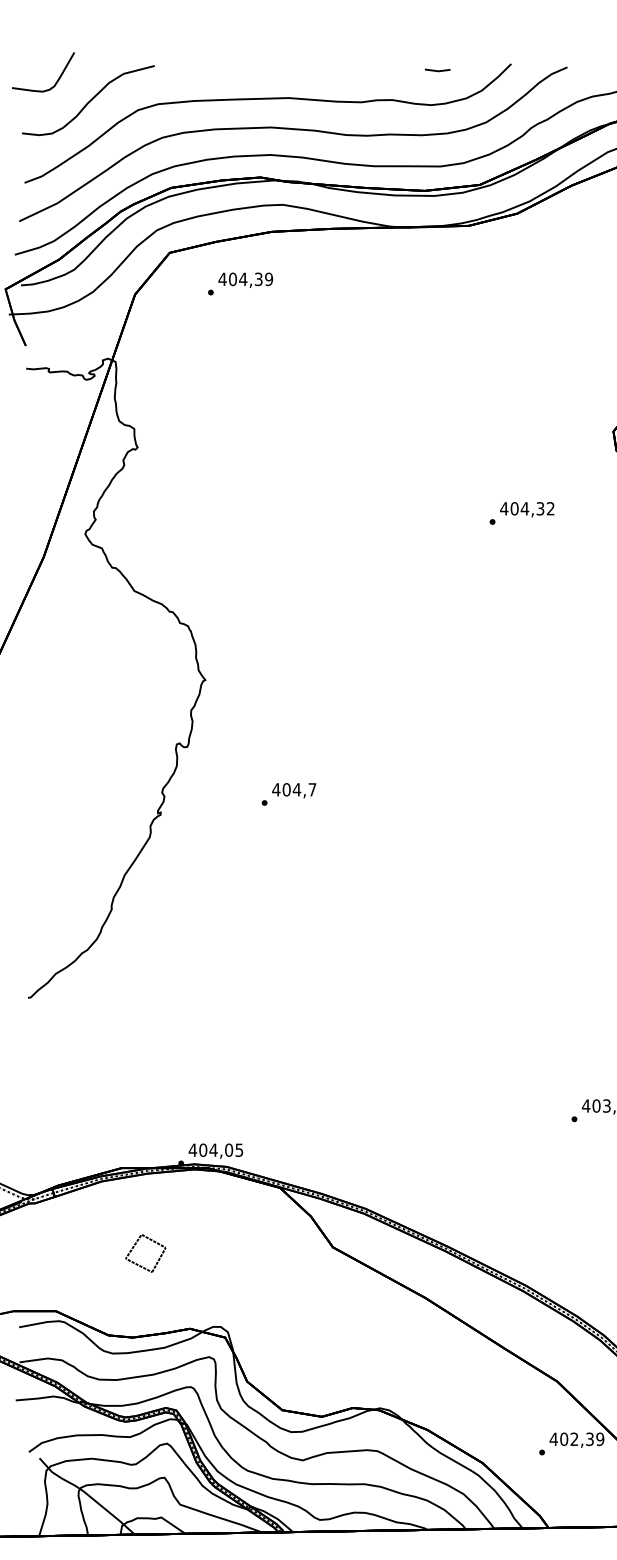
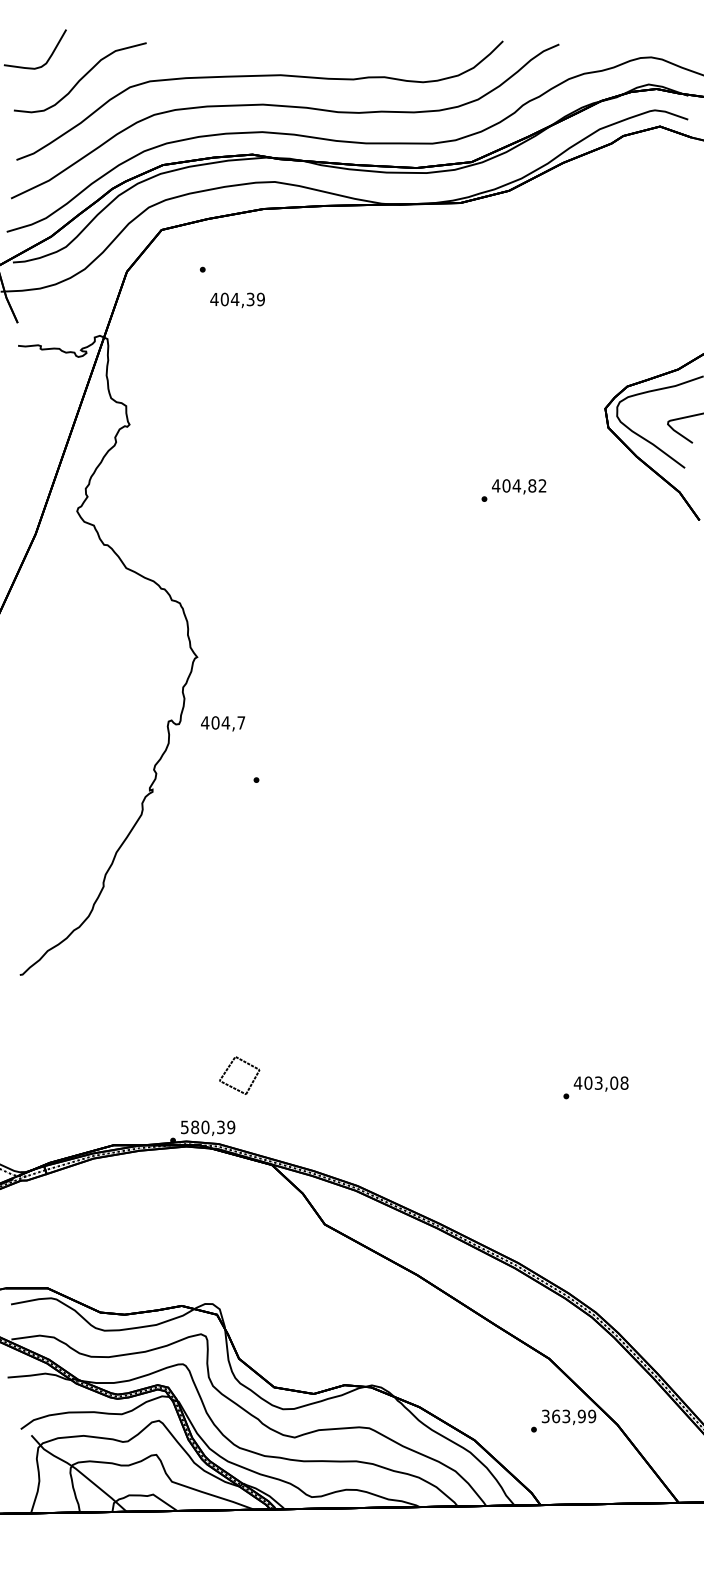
line: (437, 70) -> (429, 47), removed
text: (245, 280) -> (237, 300), moved
text: (540, 508) -> (532, 485), 404,32 -> 404,82
text: (294, 790) -> (223, 723), moved
text: (215, 1150) -> (207, 1127), 404,05 -> 580,39
part: (145, 1253) -> (239, 1075), moved
text: (571, 1439) -> (563, 1416), 402,39 -> 363,99

